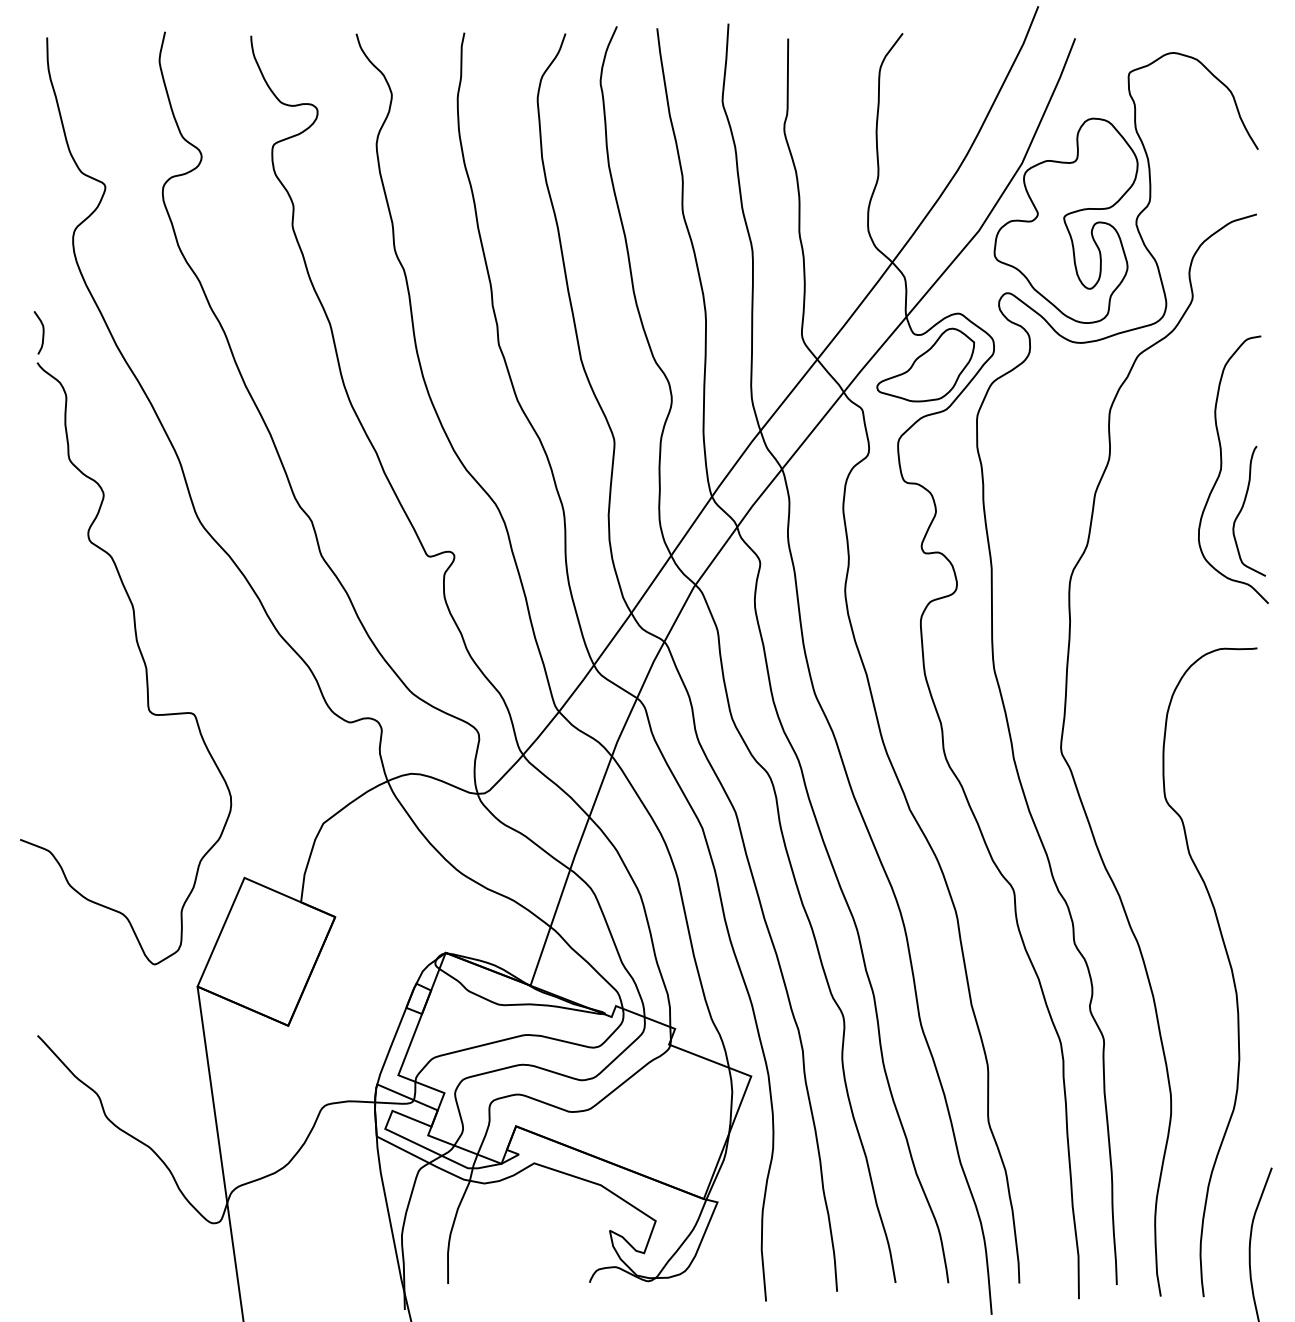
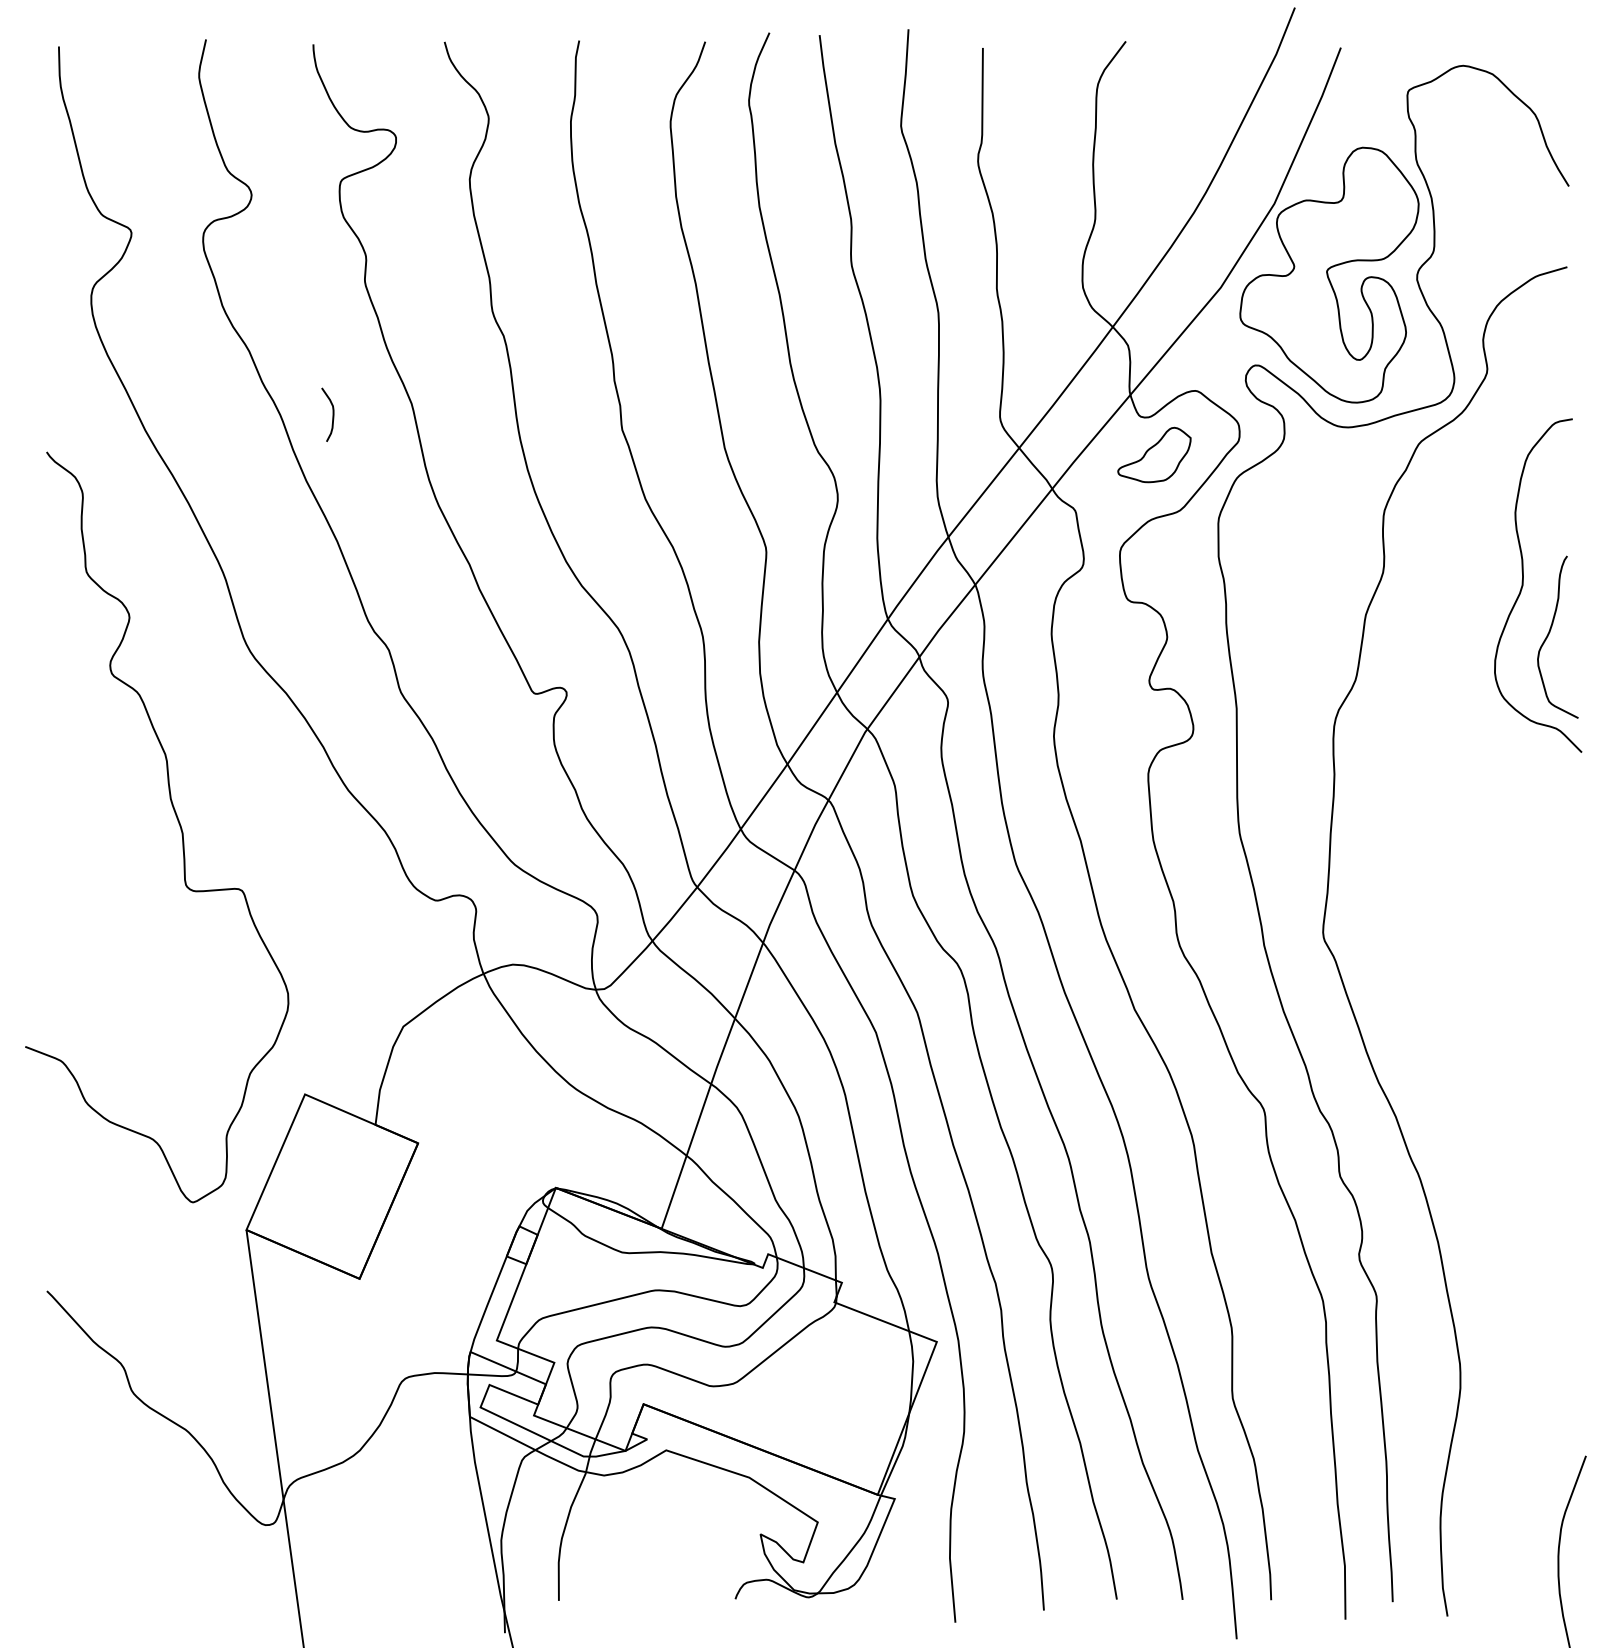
curve: (42, 332) -> (332, 414), moved
part: (925, 364) -> (1154, 454), size x0.6
curve: (1229, 966) -> (1533, 1204), removed

